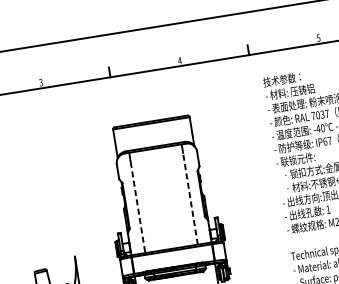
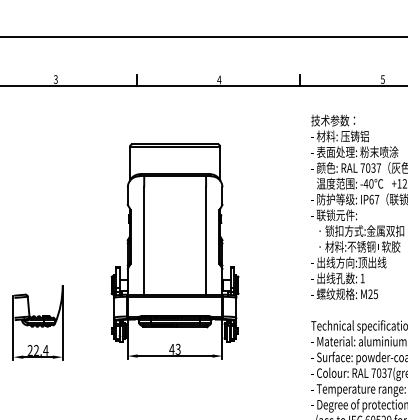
line: (190, 199) -> (206, 241), dashed -> solid
line: (138, 207) -> (144, 241), dashed -> solid

